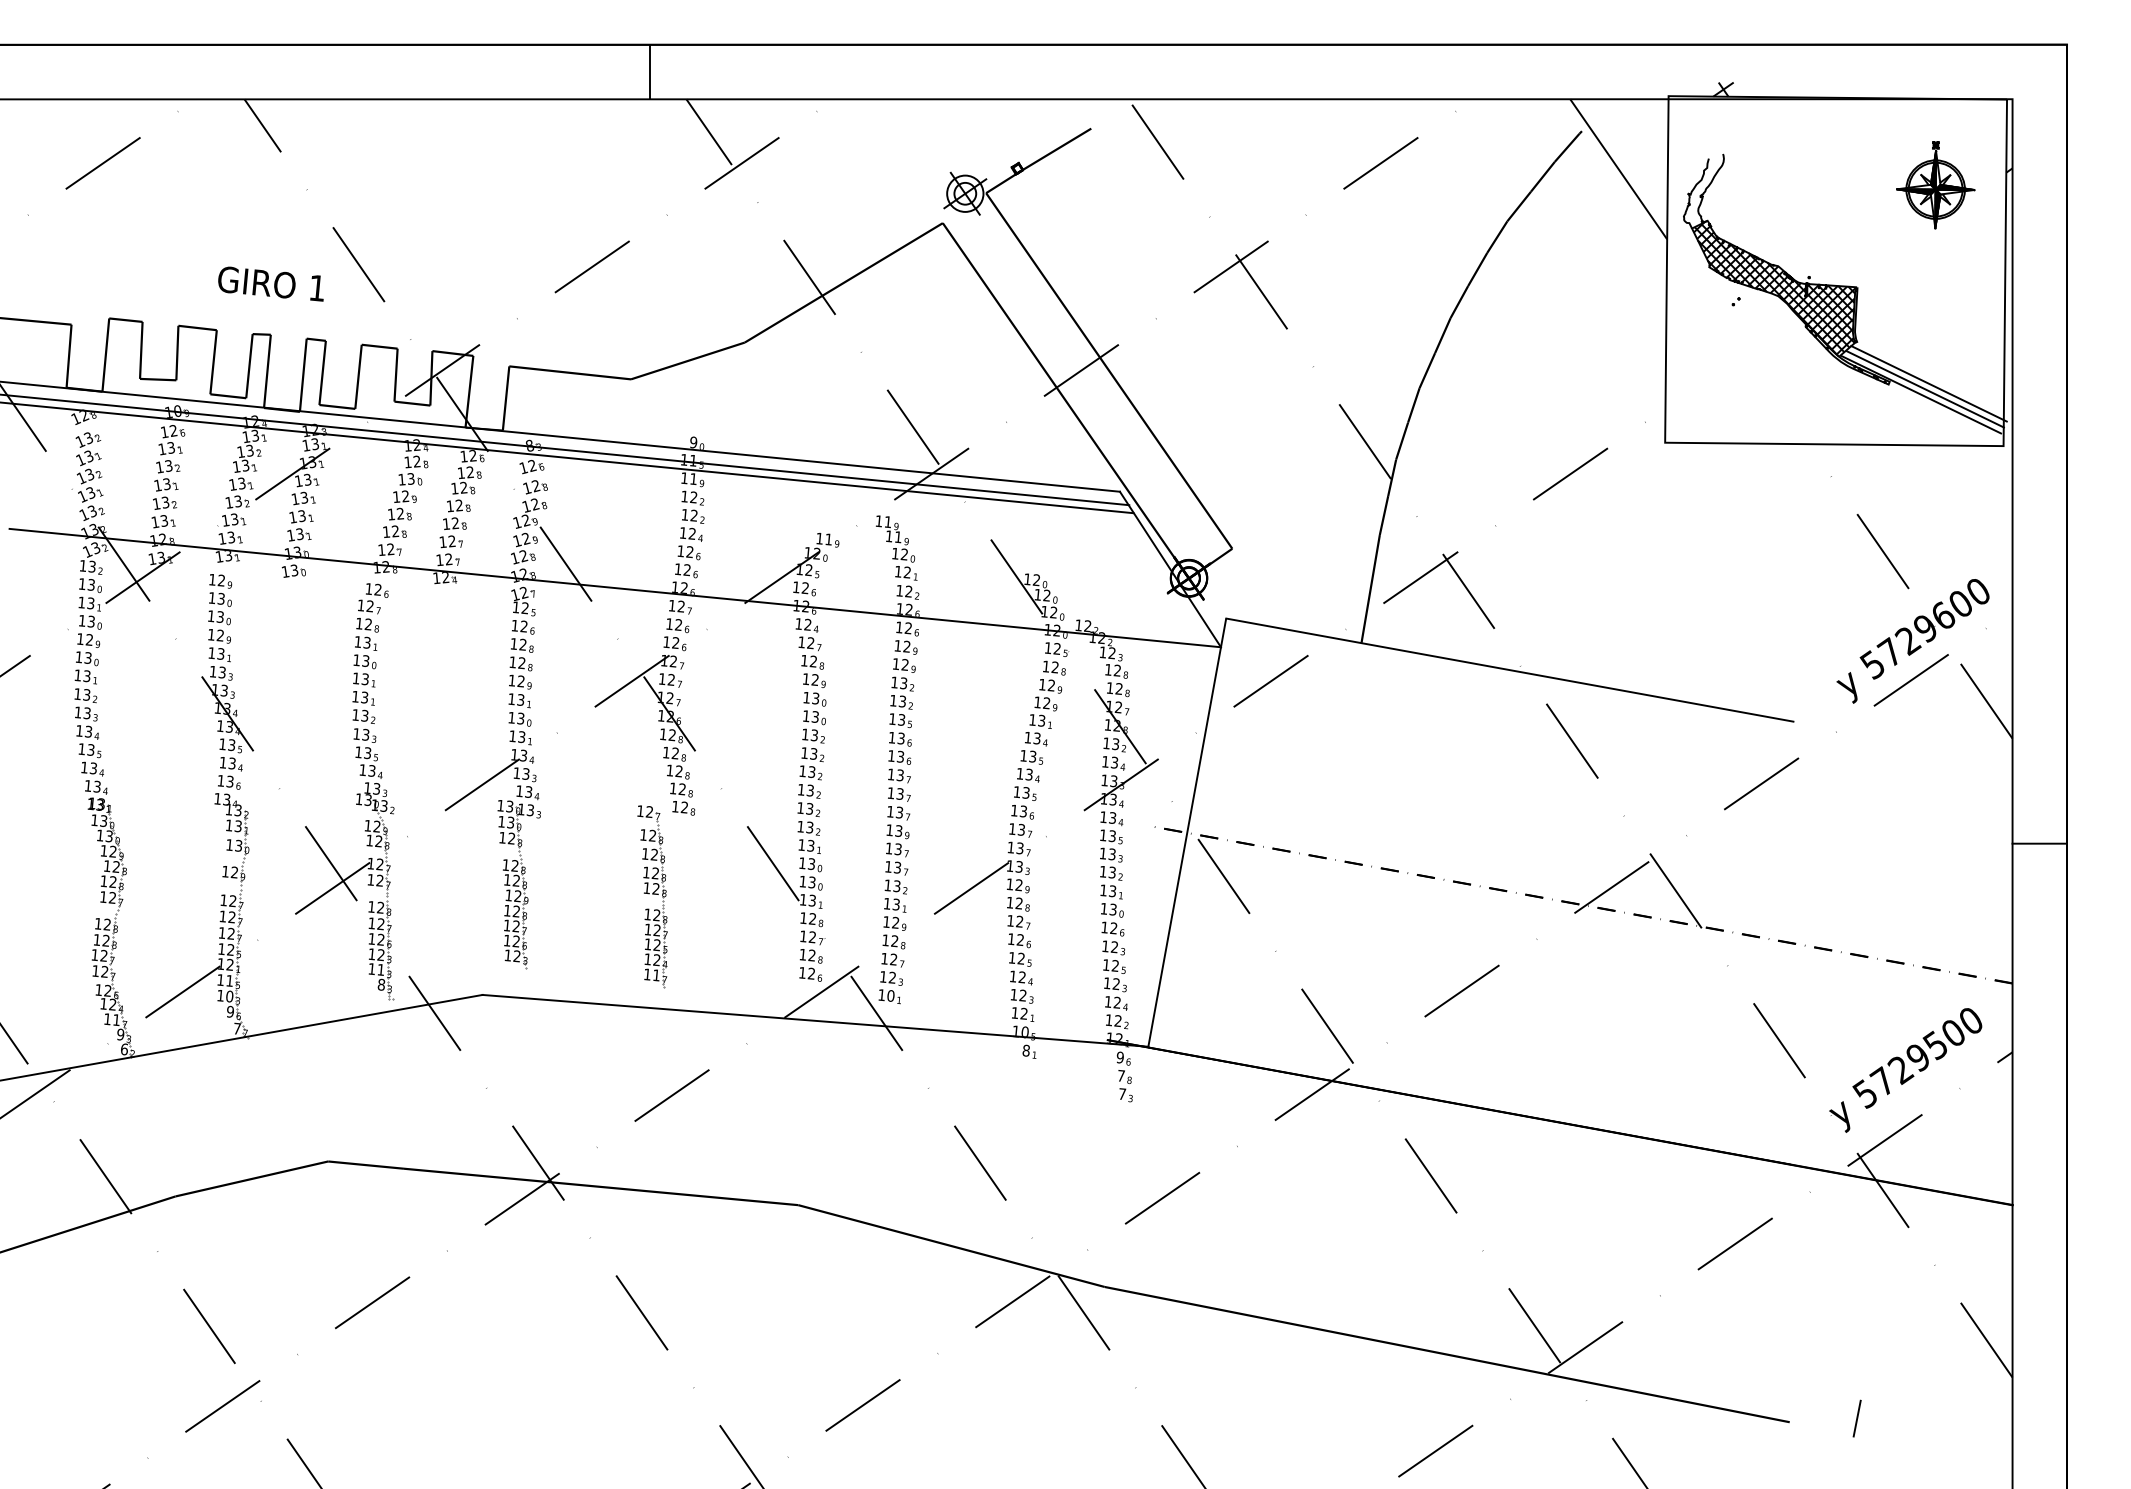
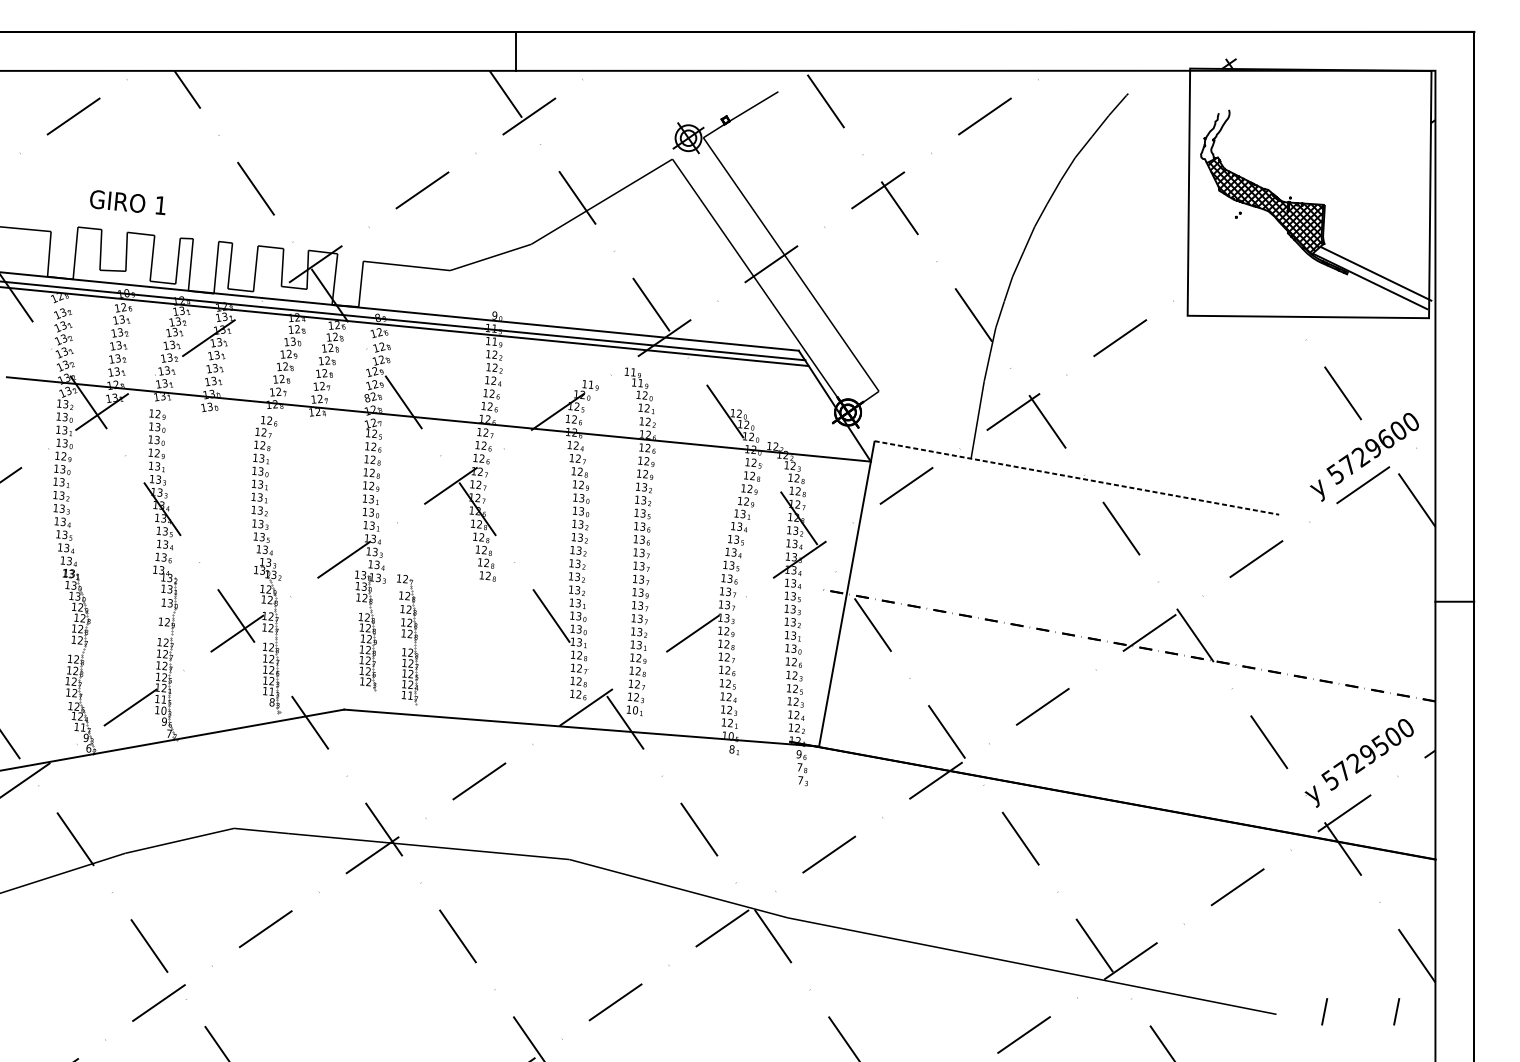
line: (649, 71) -> (516, 51), moved
line: (1618, 169) -> (1154, 120), removed
part: (1935, 185) -> (1380, 132), removed
text: (270, 283) -> (127, 202), moved
line: (1924, 389) -> (1372, 277), removed
text: (515, 558) -> (367, 398), 12 -> 82
line: (1510, 670) -> (1077, 478), solid -> dashed
part: (652, 896) -> (407, 639), moved
line: (1957, 1418) -> (1396, 1011), added

